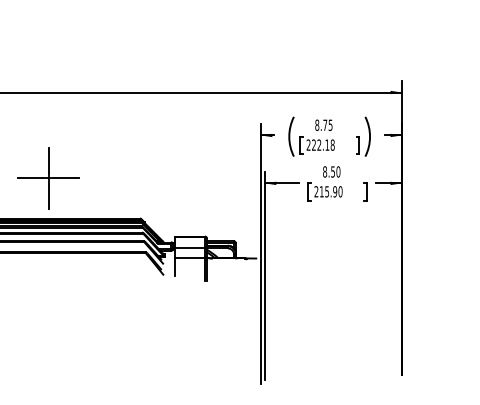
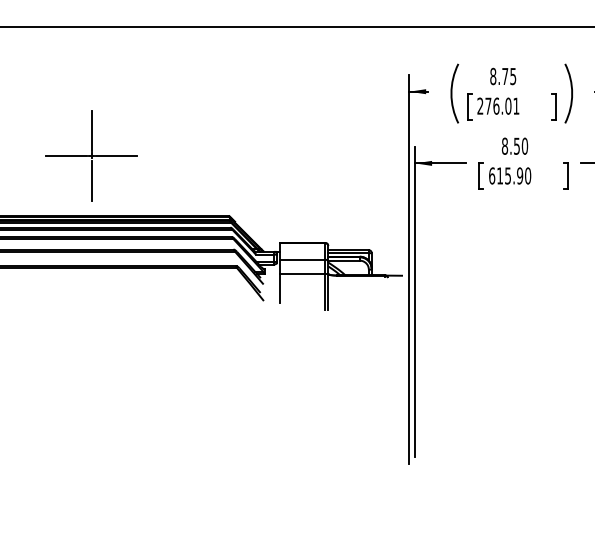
text: (323, 144) -> (502, 105), 222.18 -> 276.01
text: (316, 191) -> (492, 175), 215.90 -> 615.90

